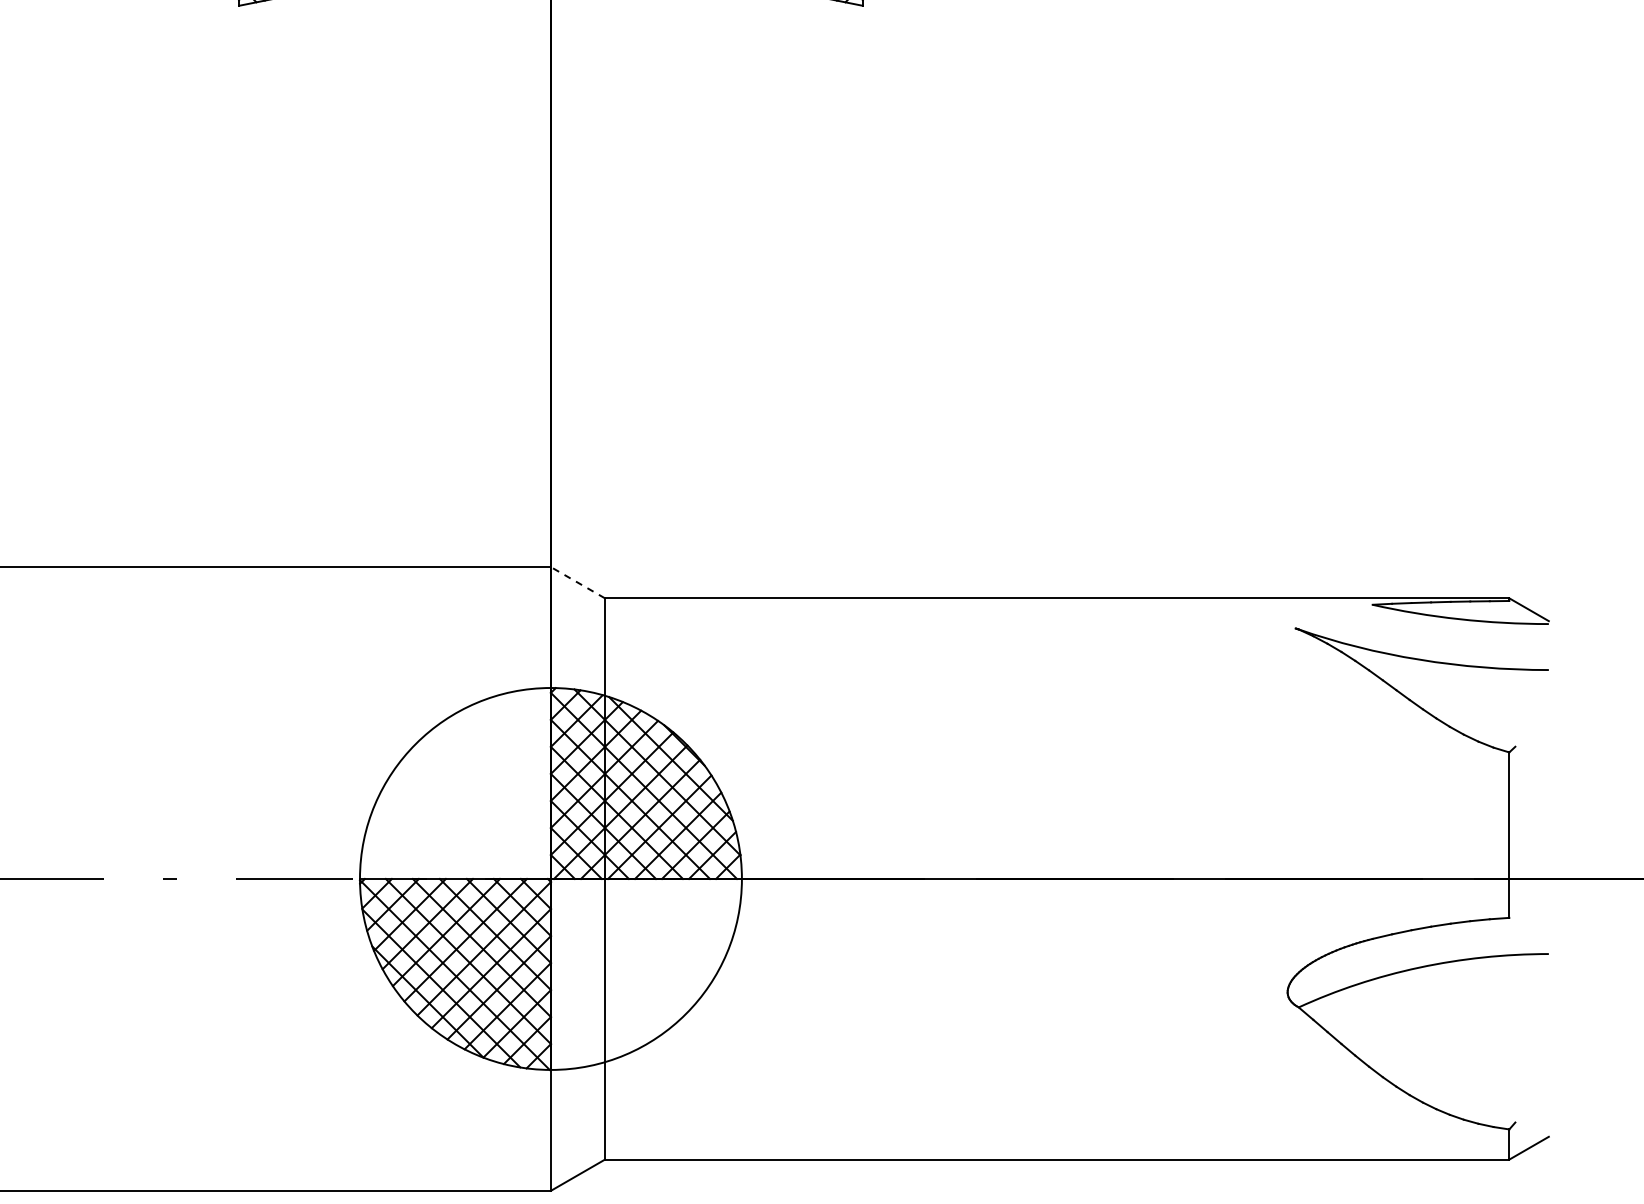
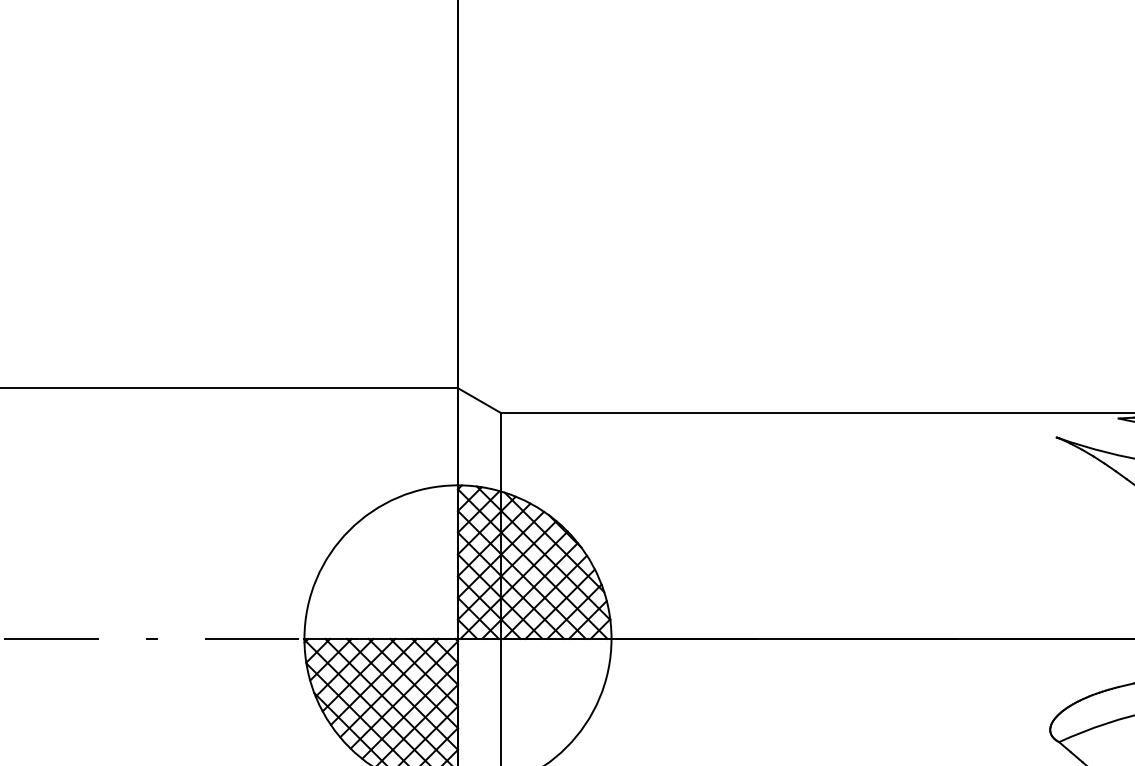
line: (577, 582) -> (479, 400), dashed -> solid

